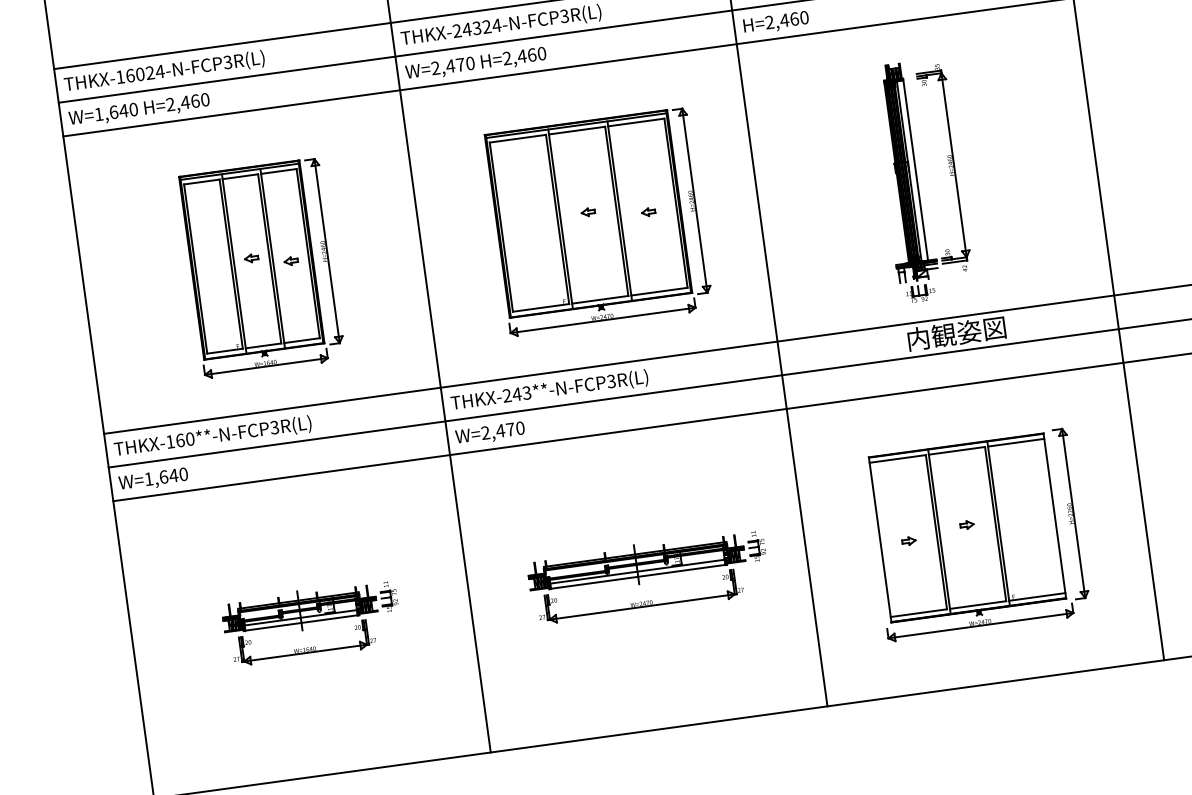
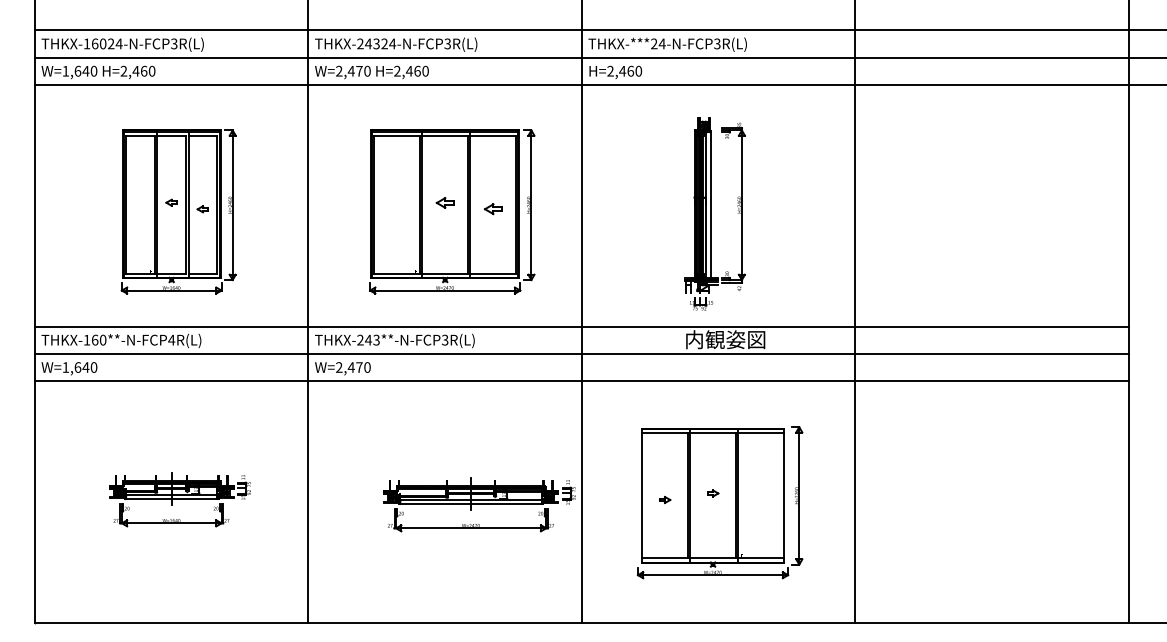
part: (587, 212) -> (444, 202), size x1.6
part: (647, 212) -> (492, 209), size x1.6
text: (274, 426) -> (171, 339), THKX-160**-N-FCP3R(L) -> THKX-160**-N-FCP4R(L)
part: (648, 576) -> (479, 504), moved

